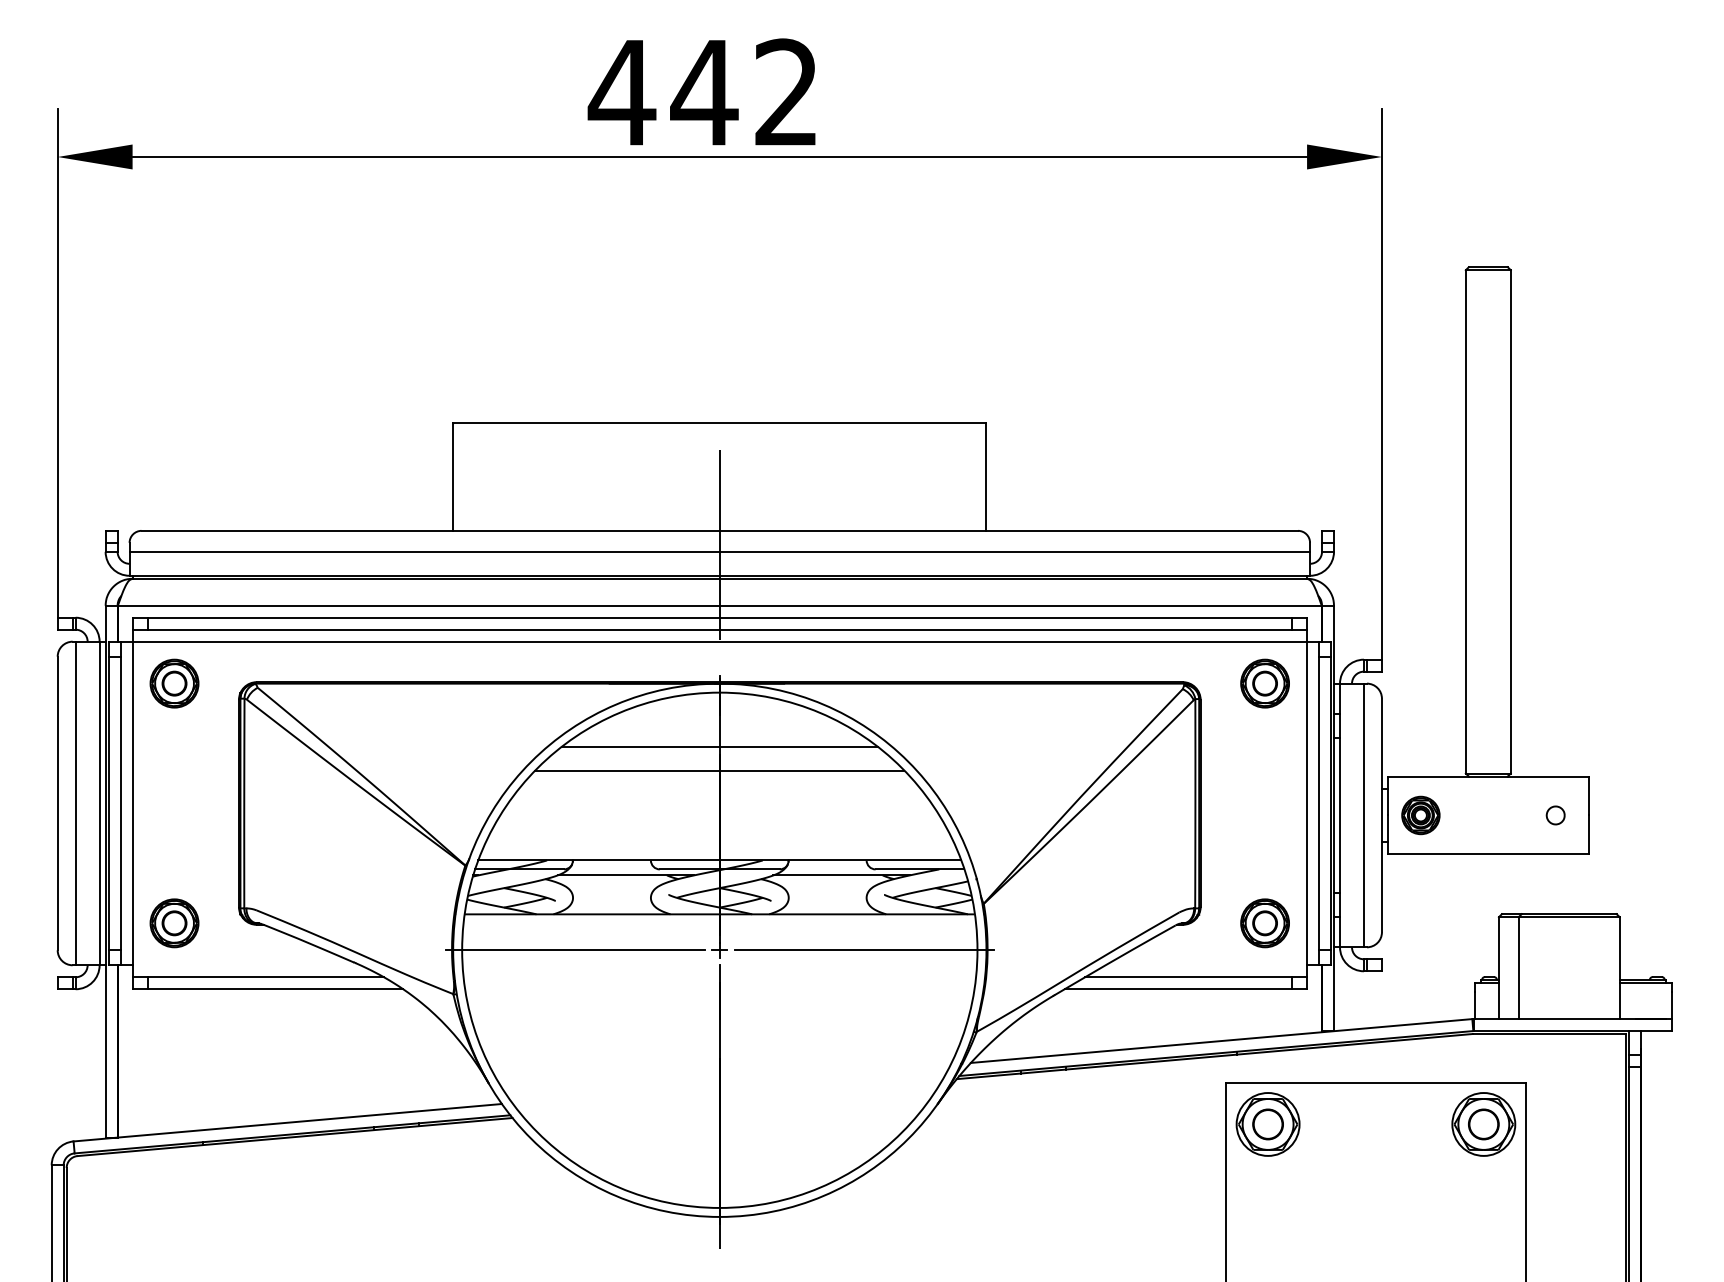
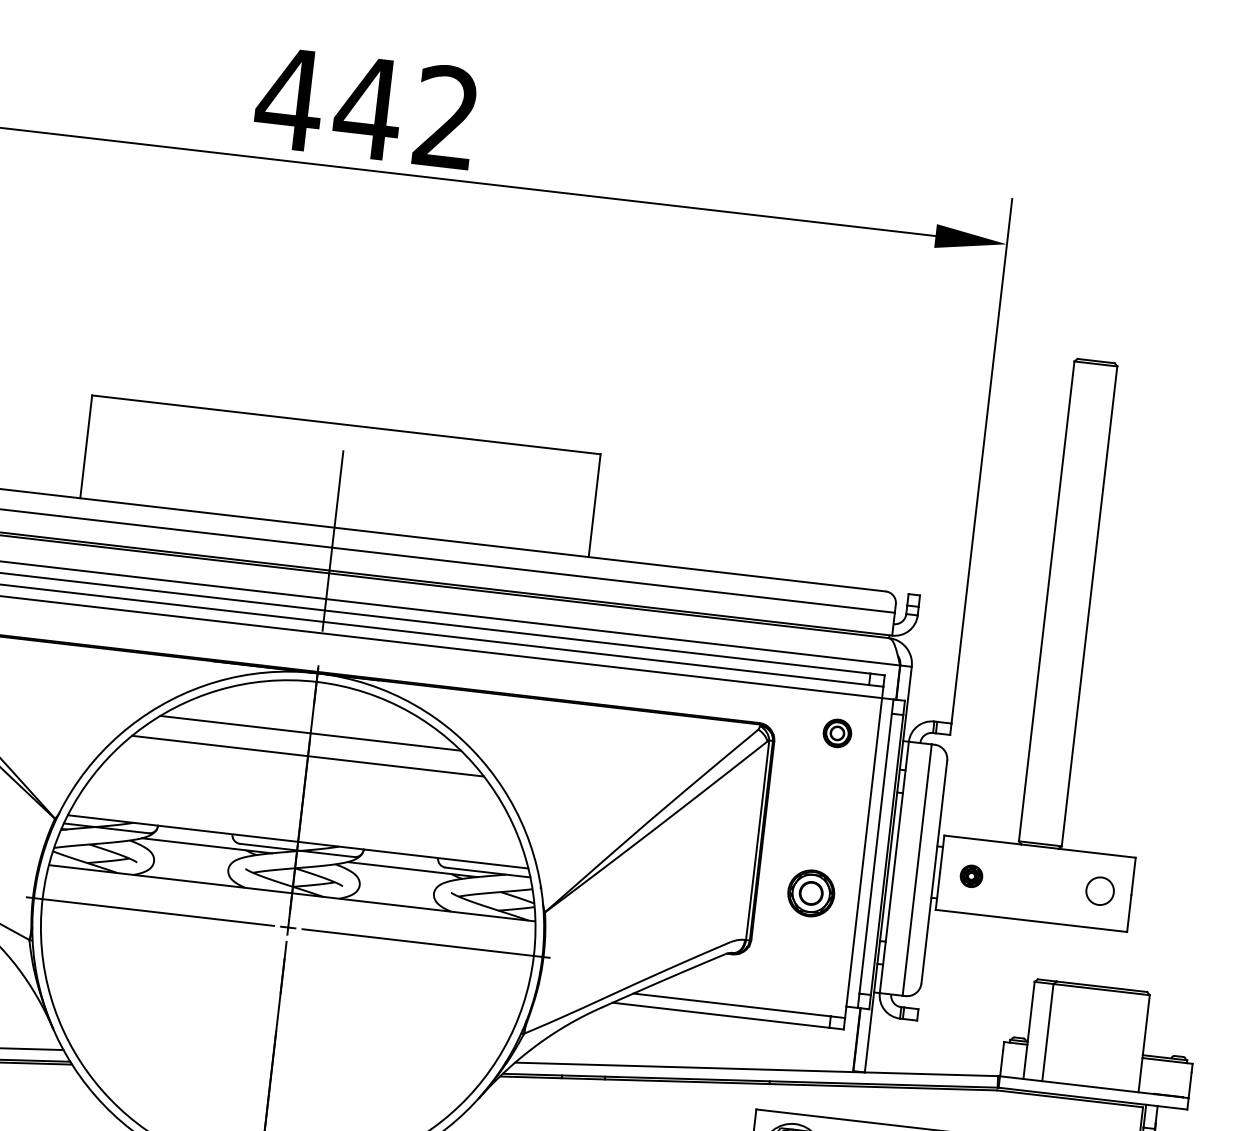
part: (1264, 683) -> (836, 733), size x0.6
part: (1420, 815) -> (971, 876), size x0.6
part: (1555, 815) -> (1099, 891), size x1.6
part: (1264, 923) -> (810, 893), moved

